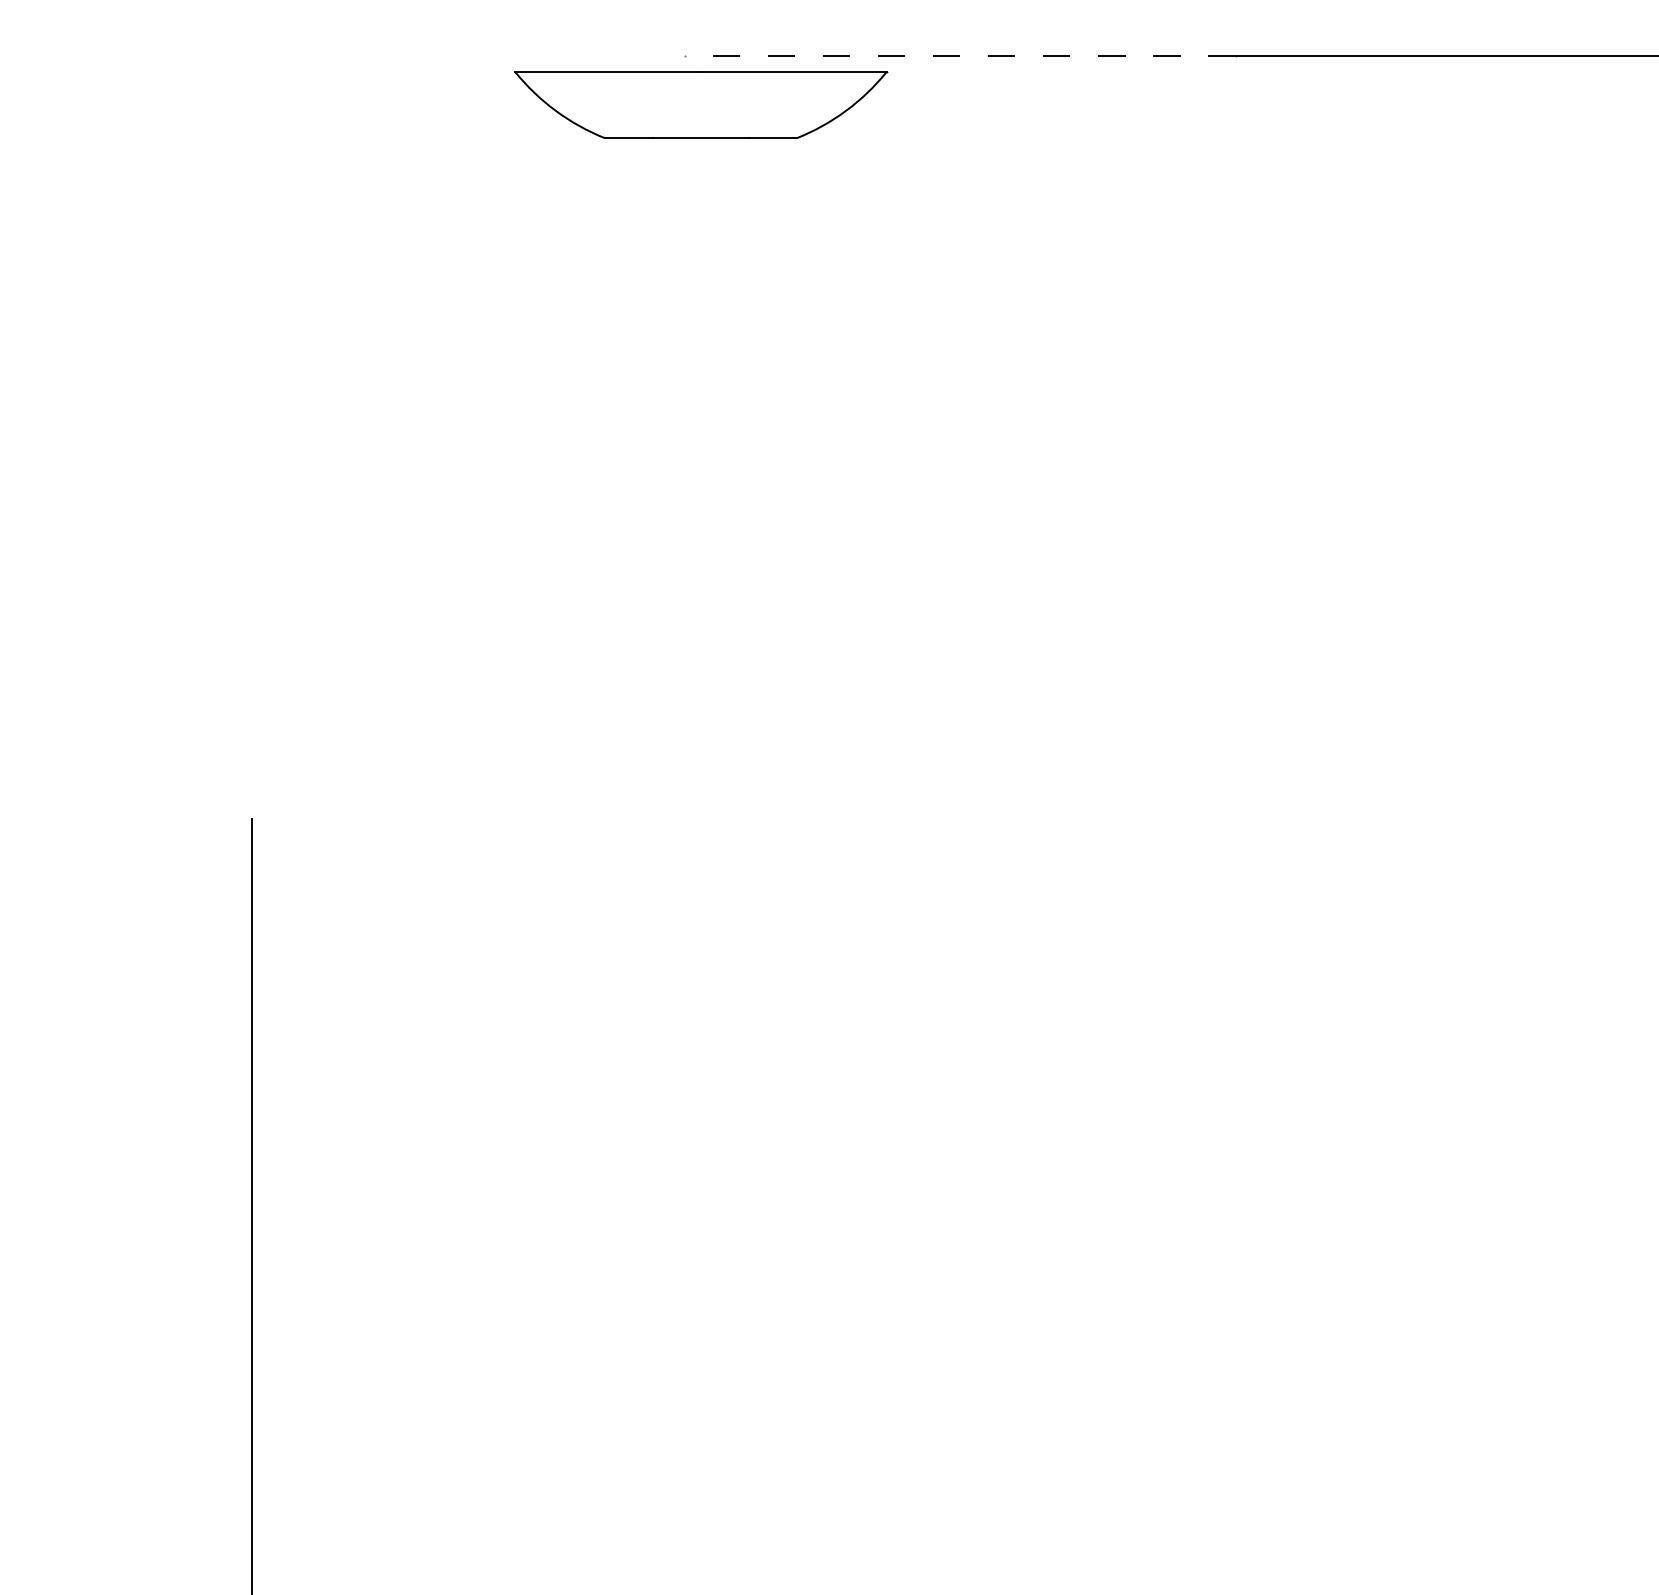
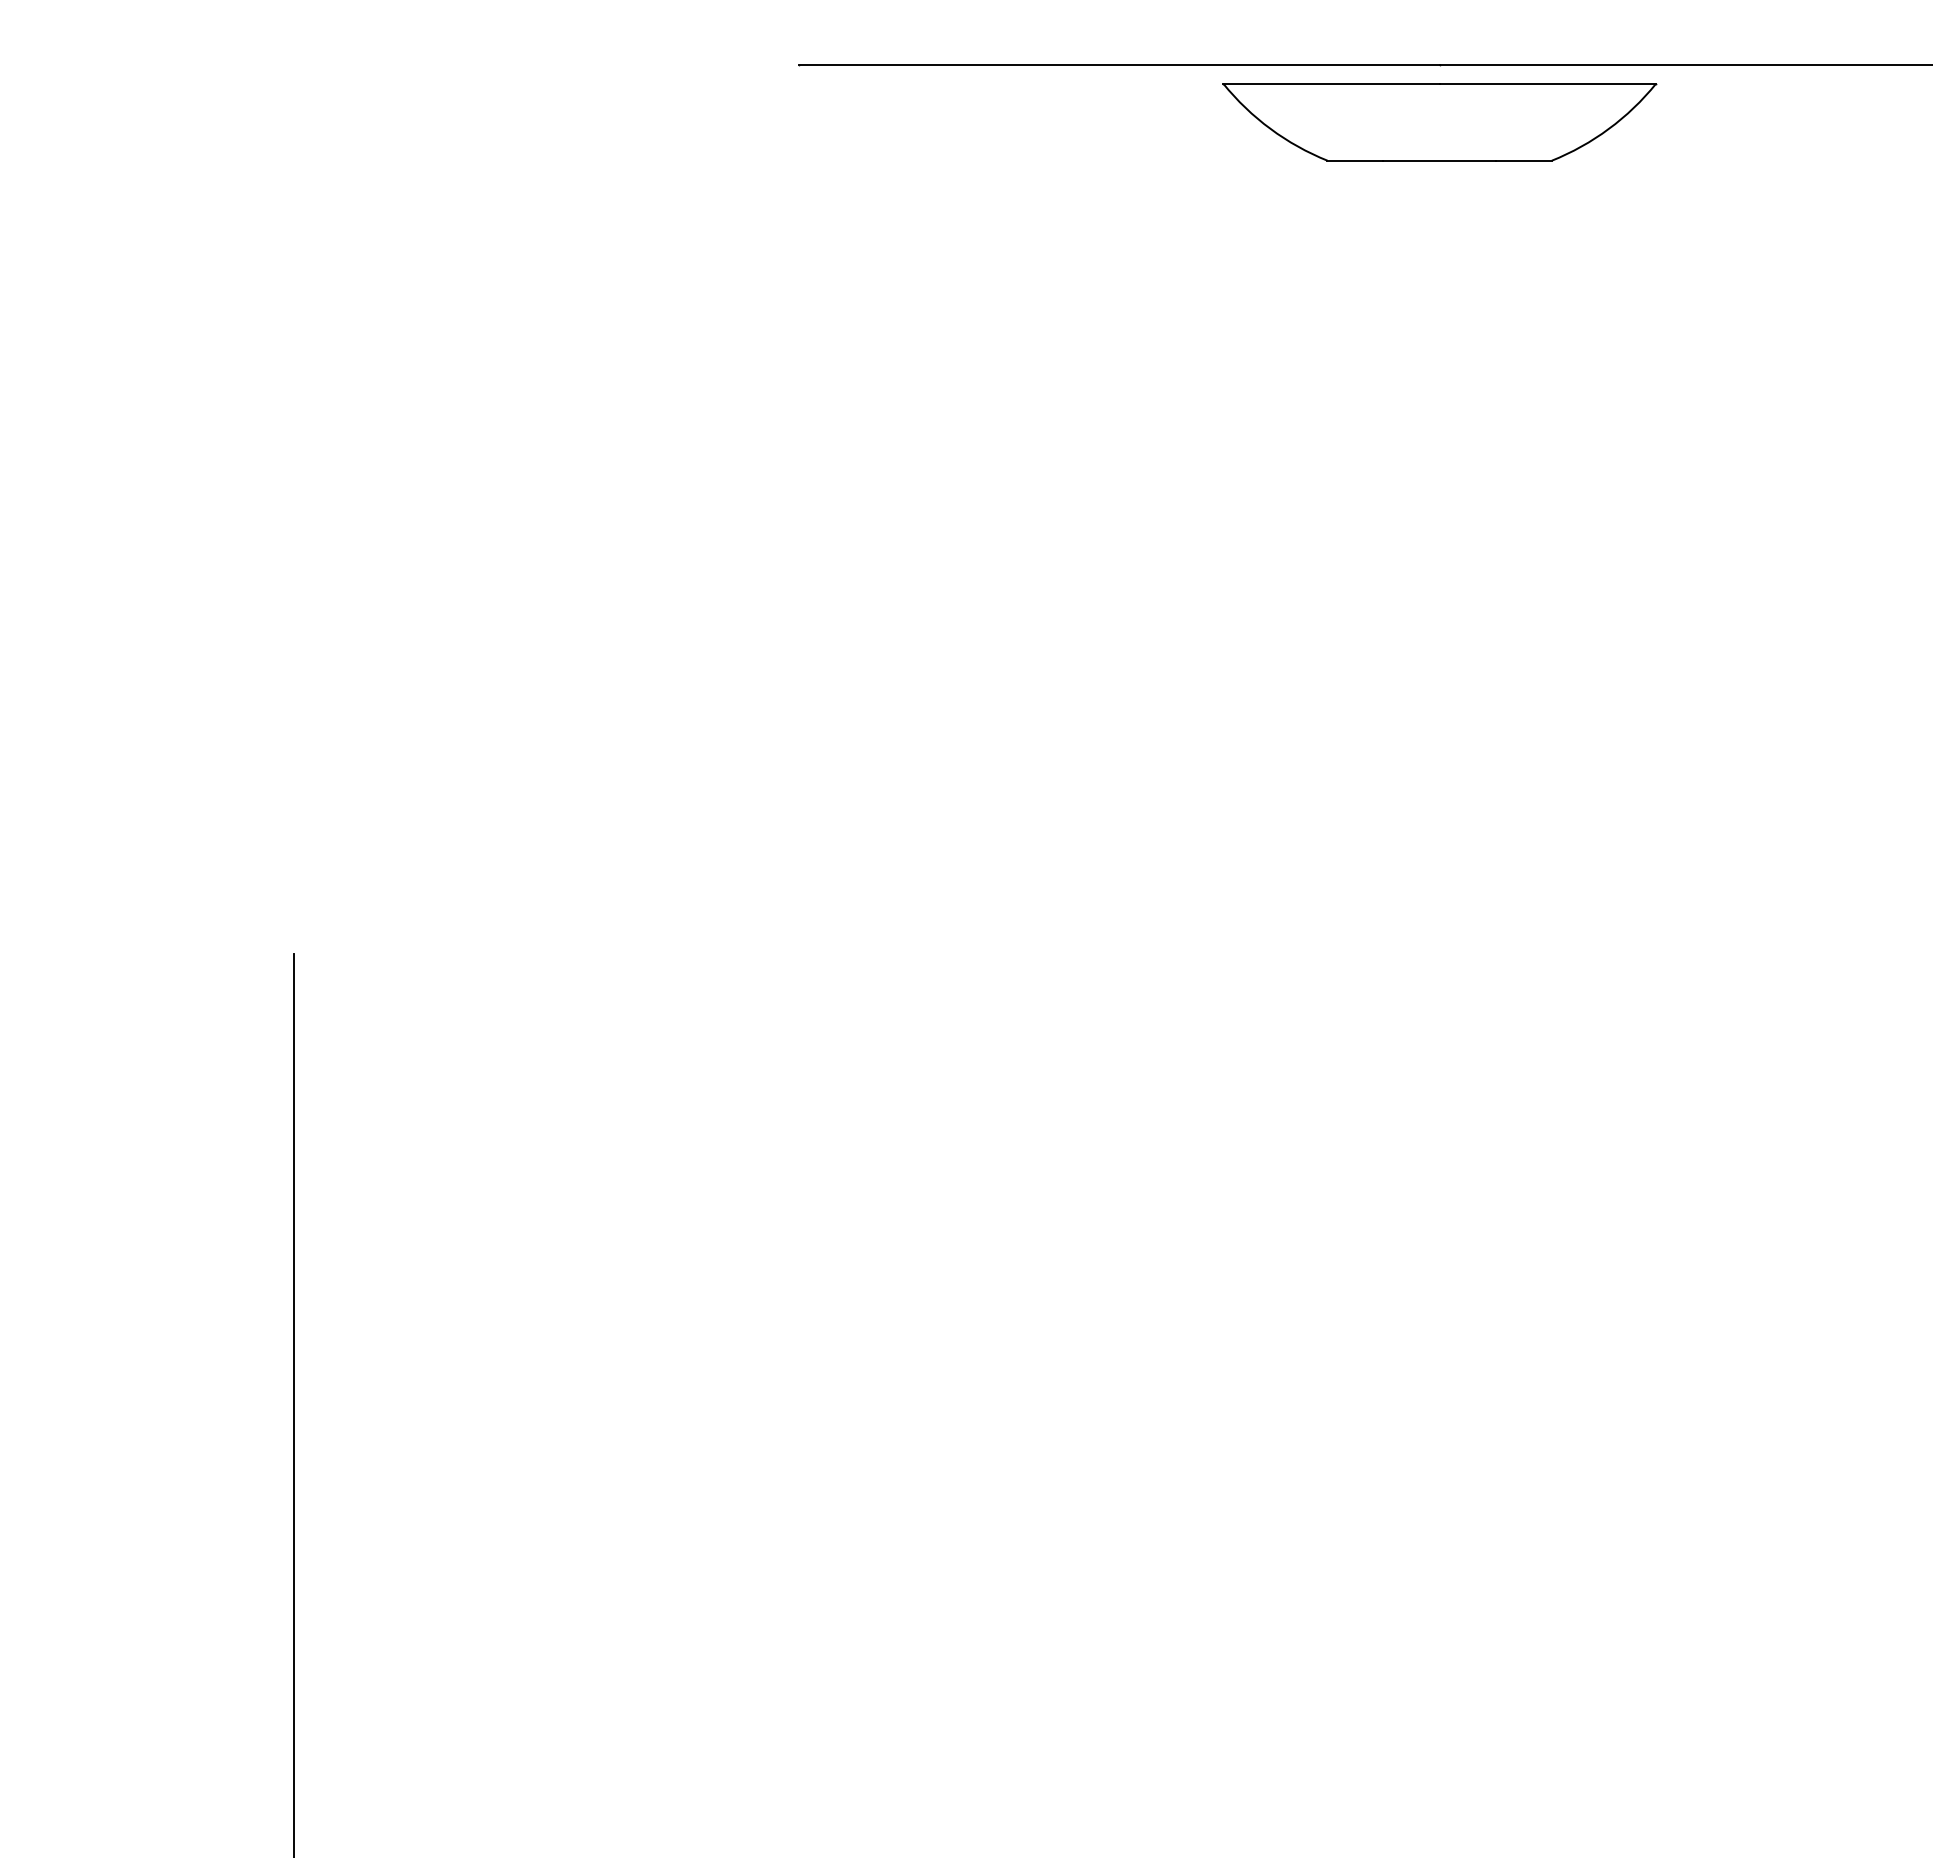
line: (960, 55) -> (1119, 64), dashed -> solid
part: (700, 105) -> (1439, 122), moved

